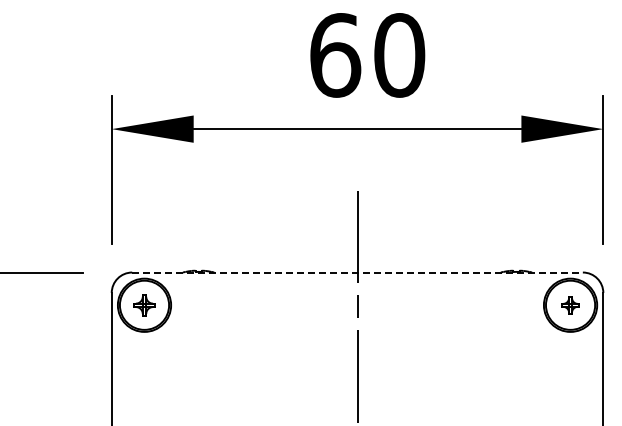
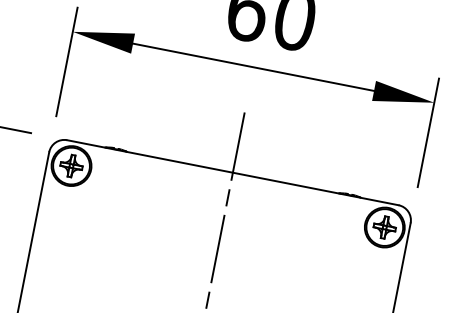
line: (358, 272) -> (233, 172), dashed -> solid
part: (144, 305) -> (71, 166), size x1.43
part: (570, 305) -> (384, 227), size x1.67

